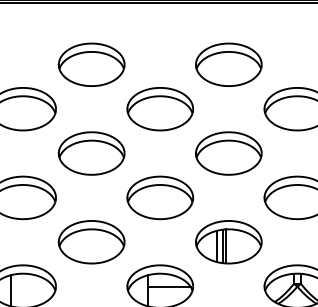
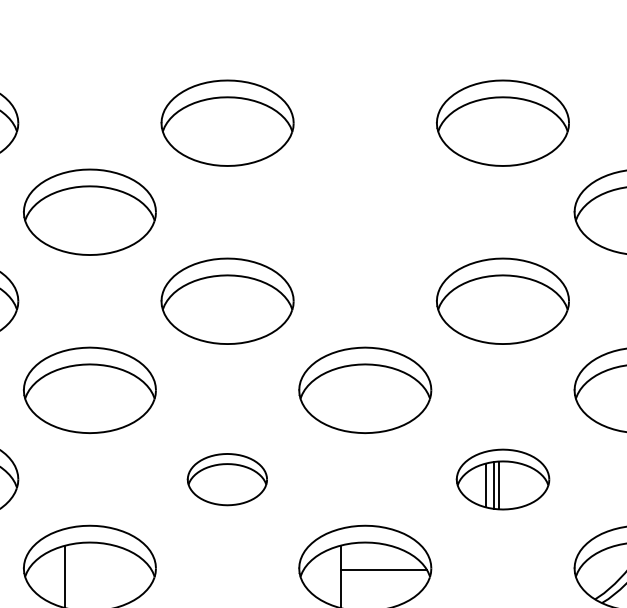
part: (159, 109) -> (363, 212), removed
part: (91, 242) -> (227, 479), size x0.6
part: (228, 242) -> (502, 479), size x0.7

